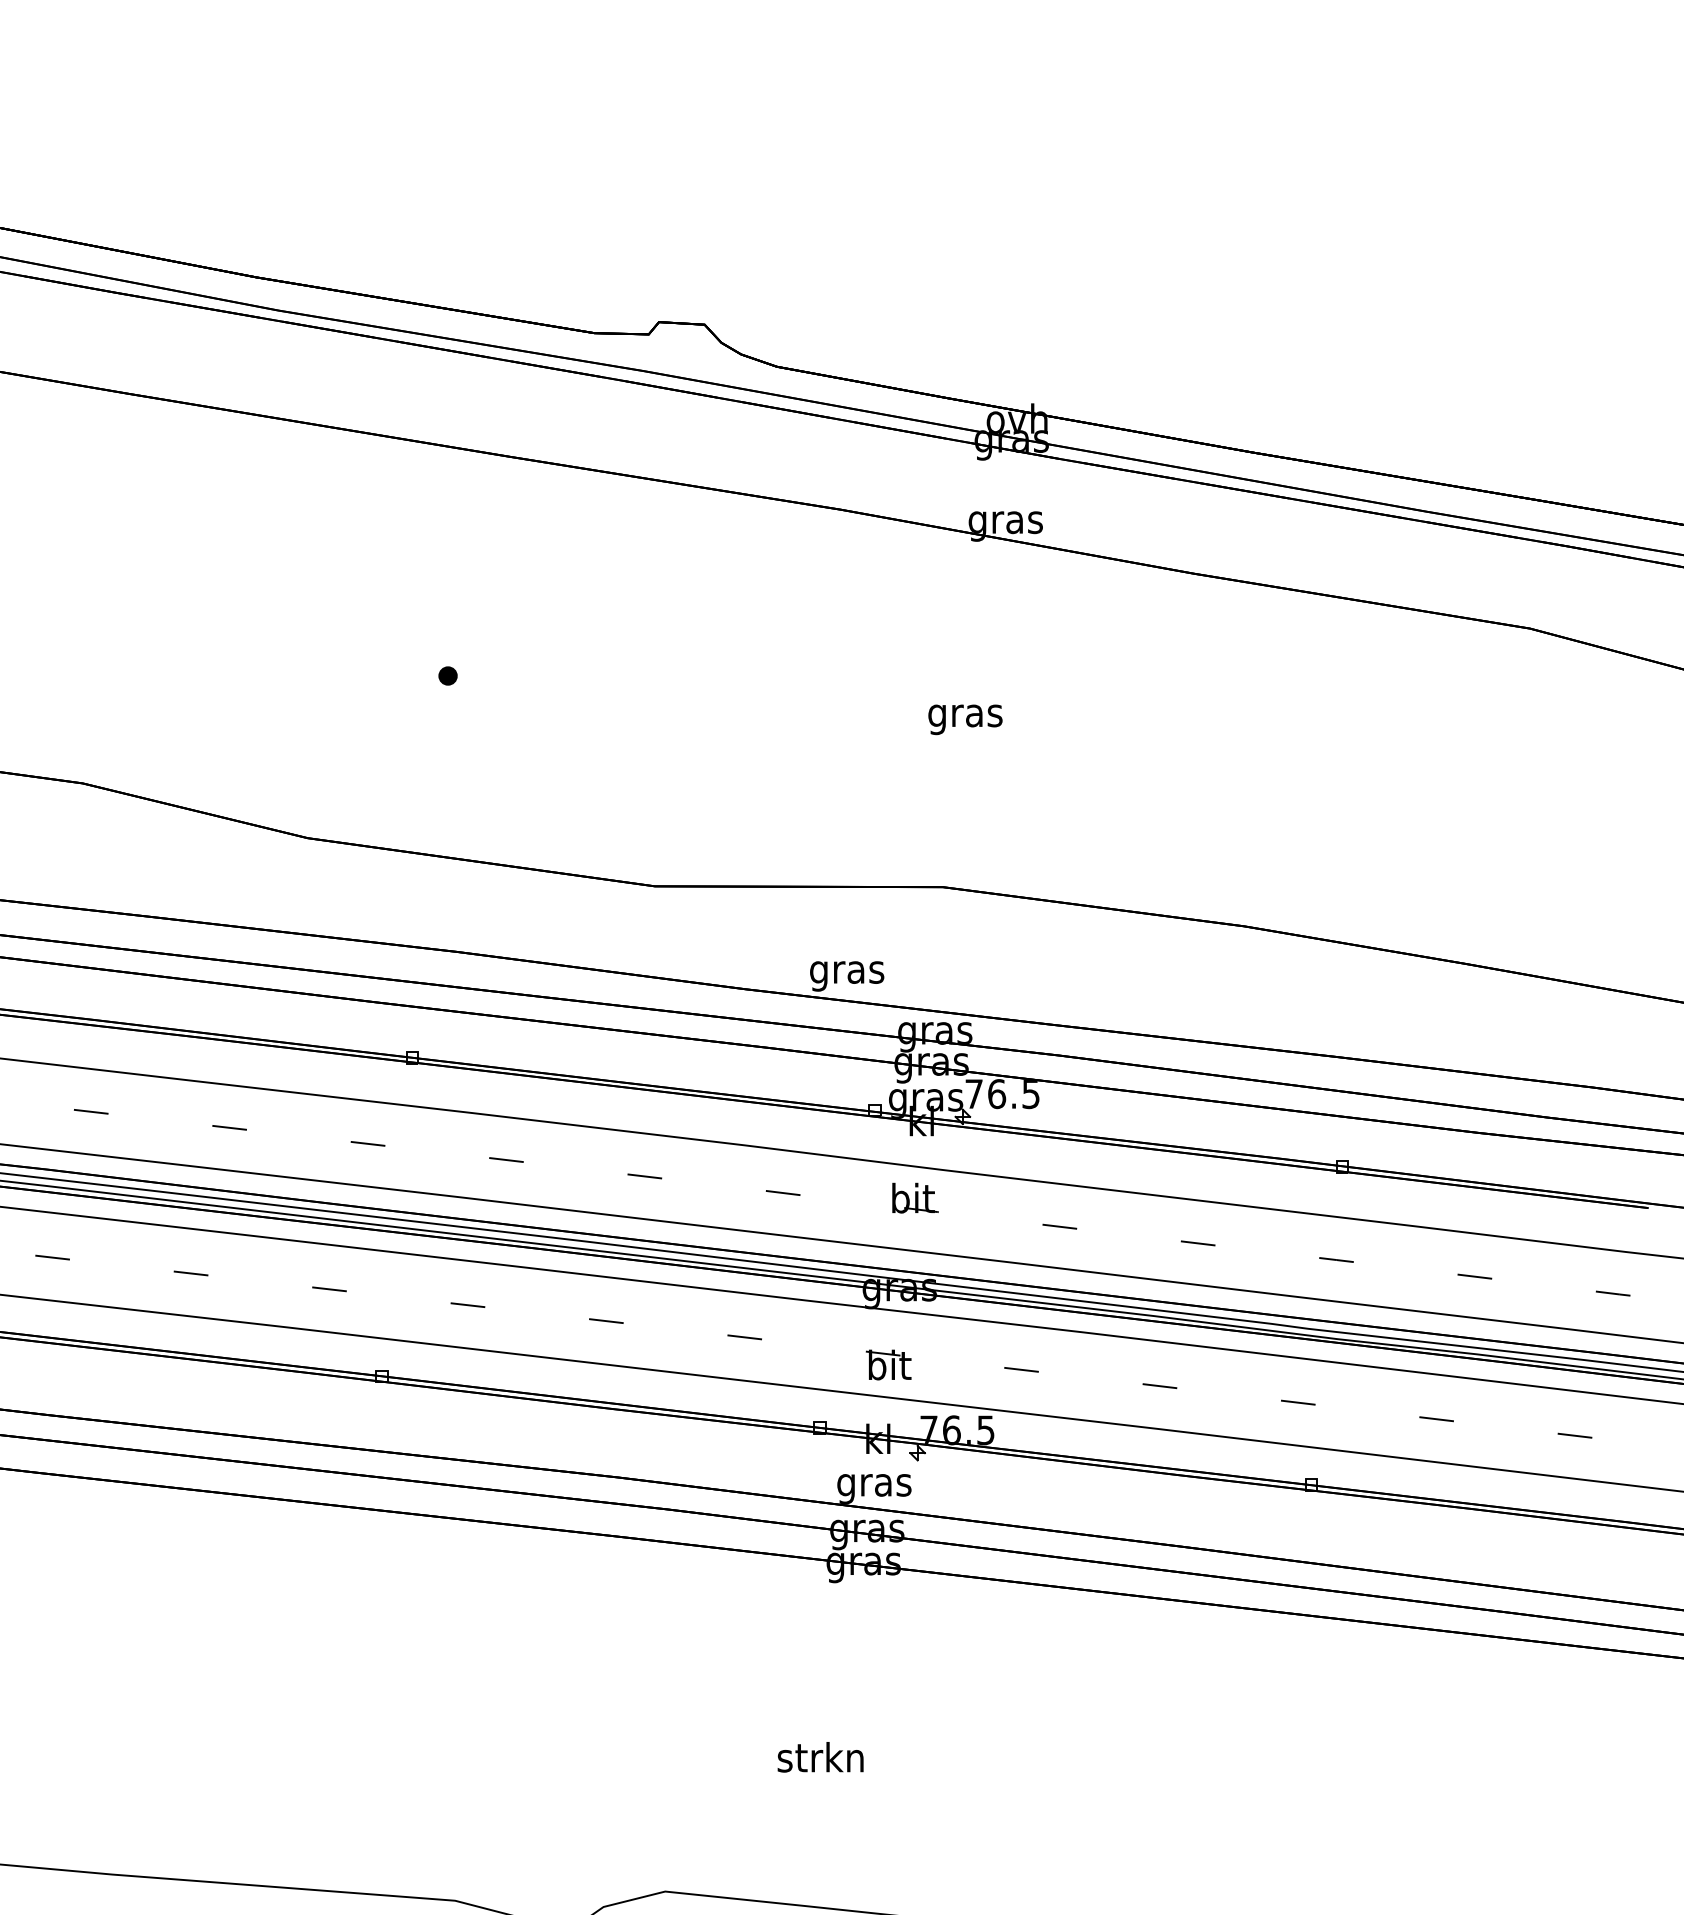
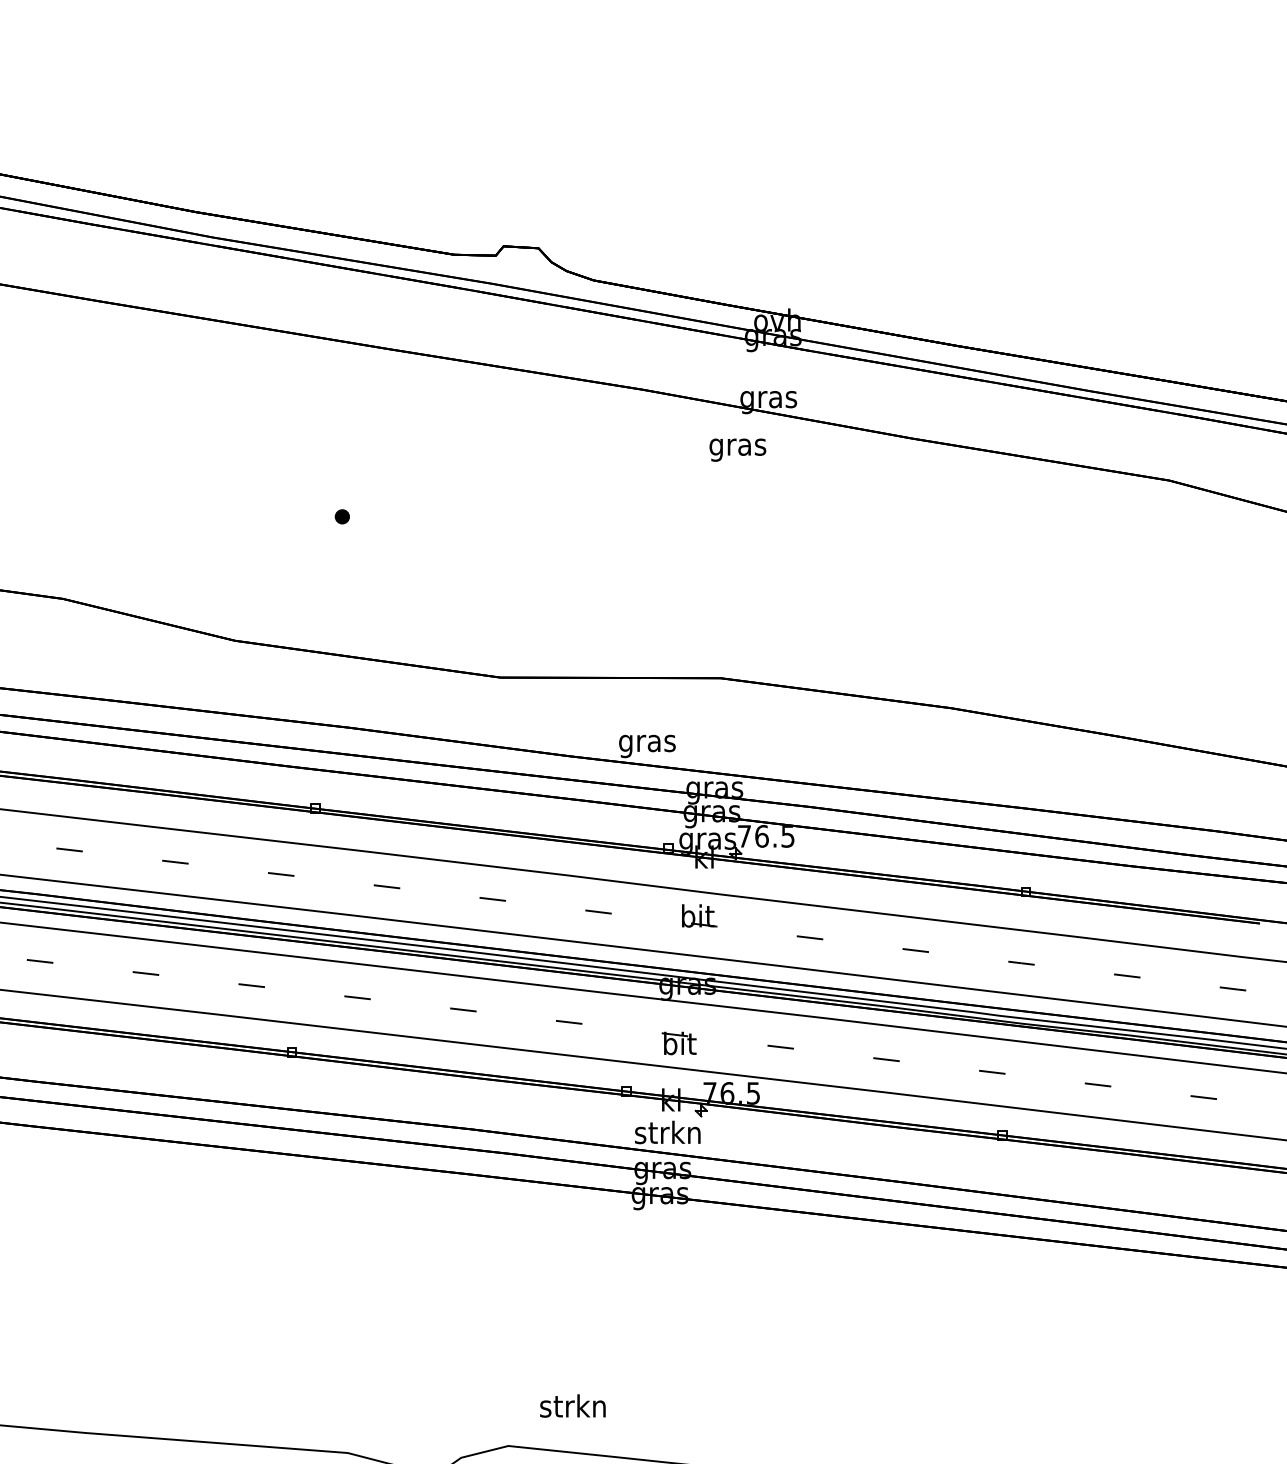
text: (965, 719) -> (737, 449), moved
text: (873, 1485) -> (667, 1135), gras -> strkn
text: (820, 1757) -> (572, 1406), moved

